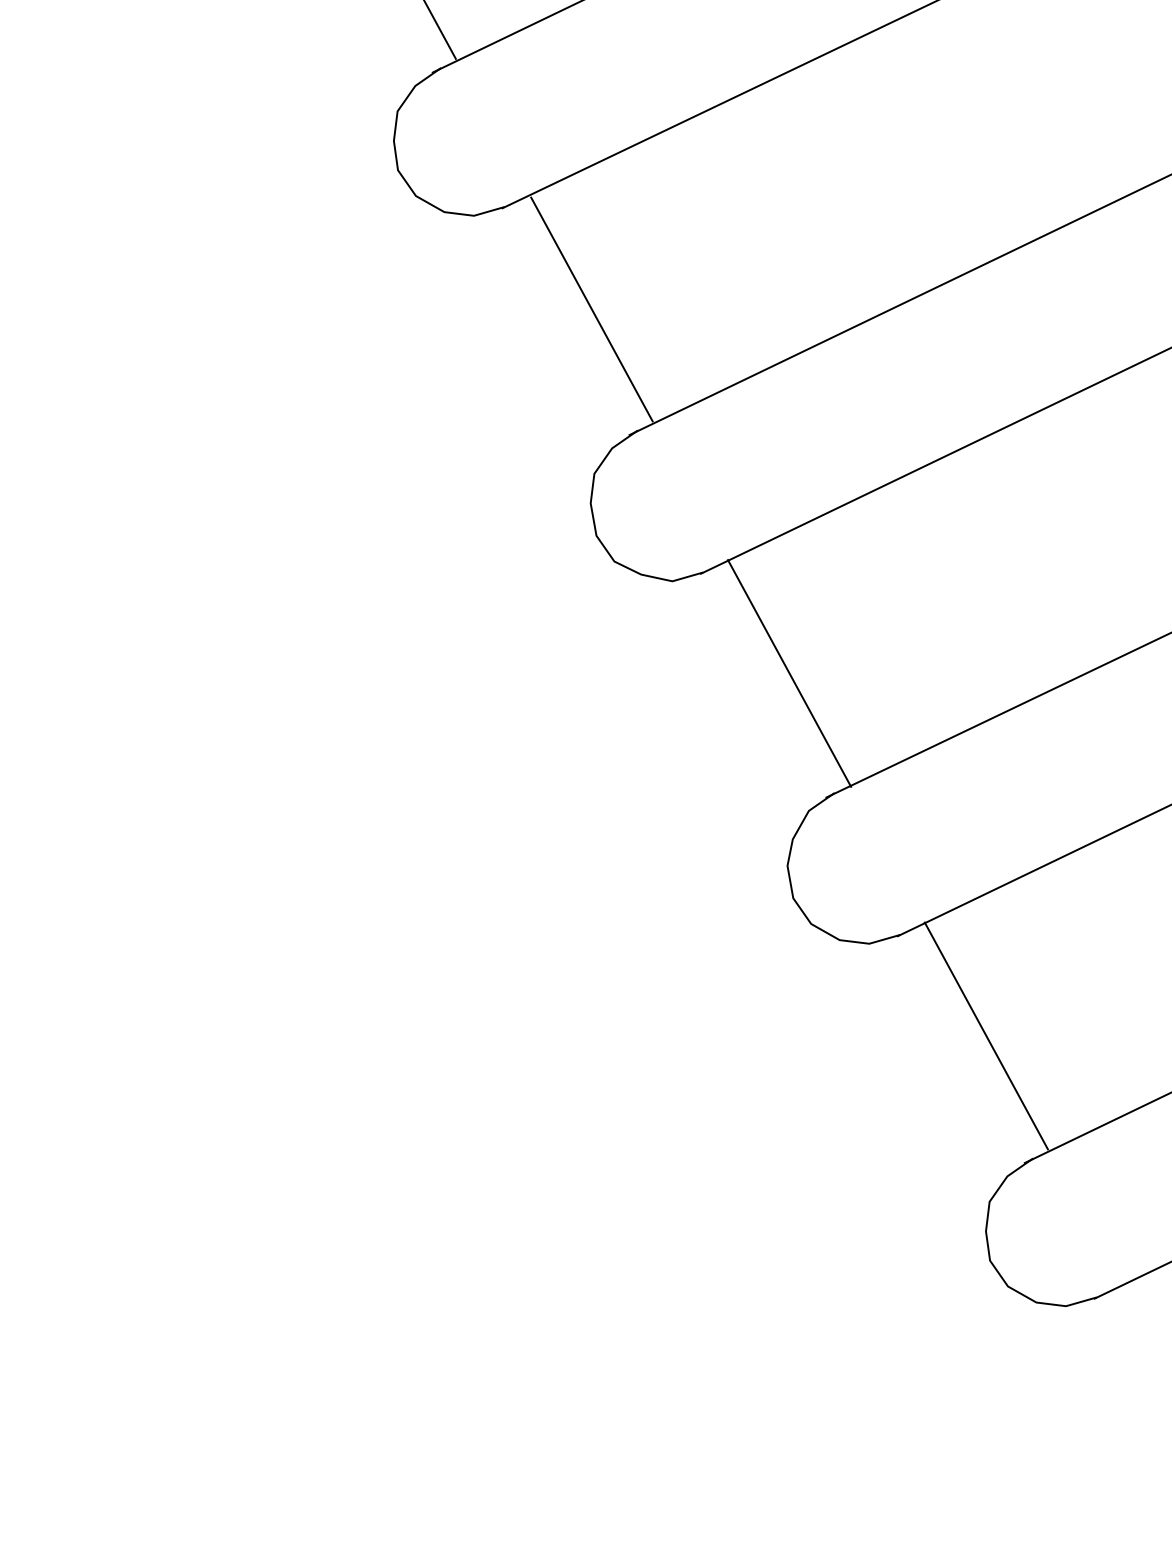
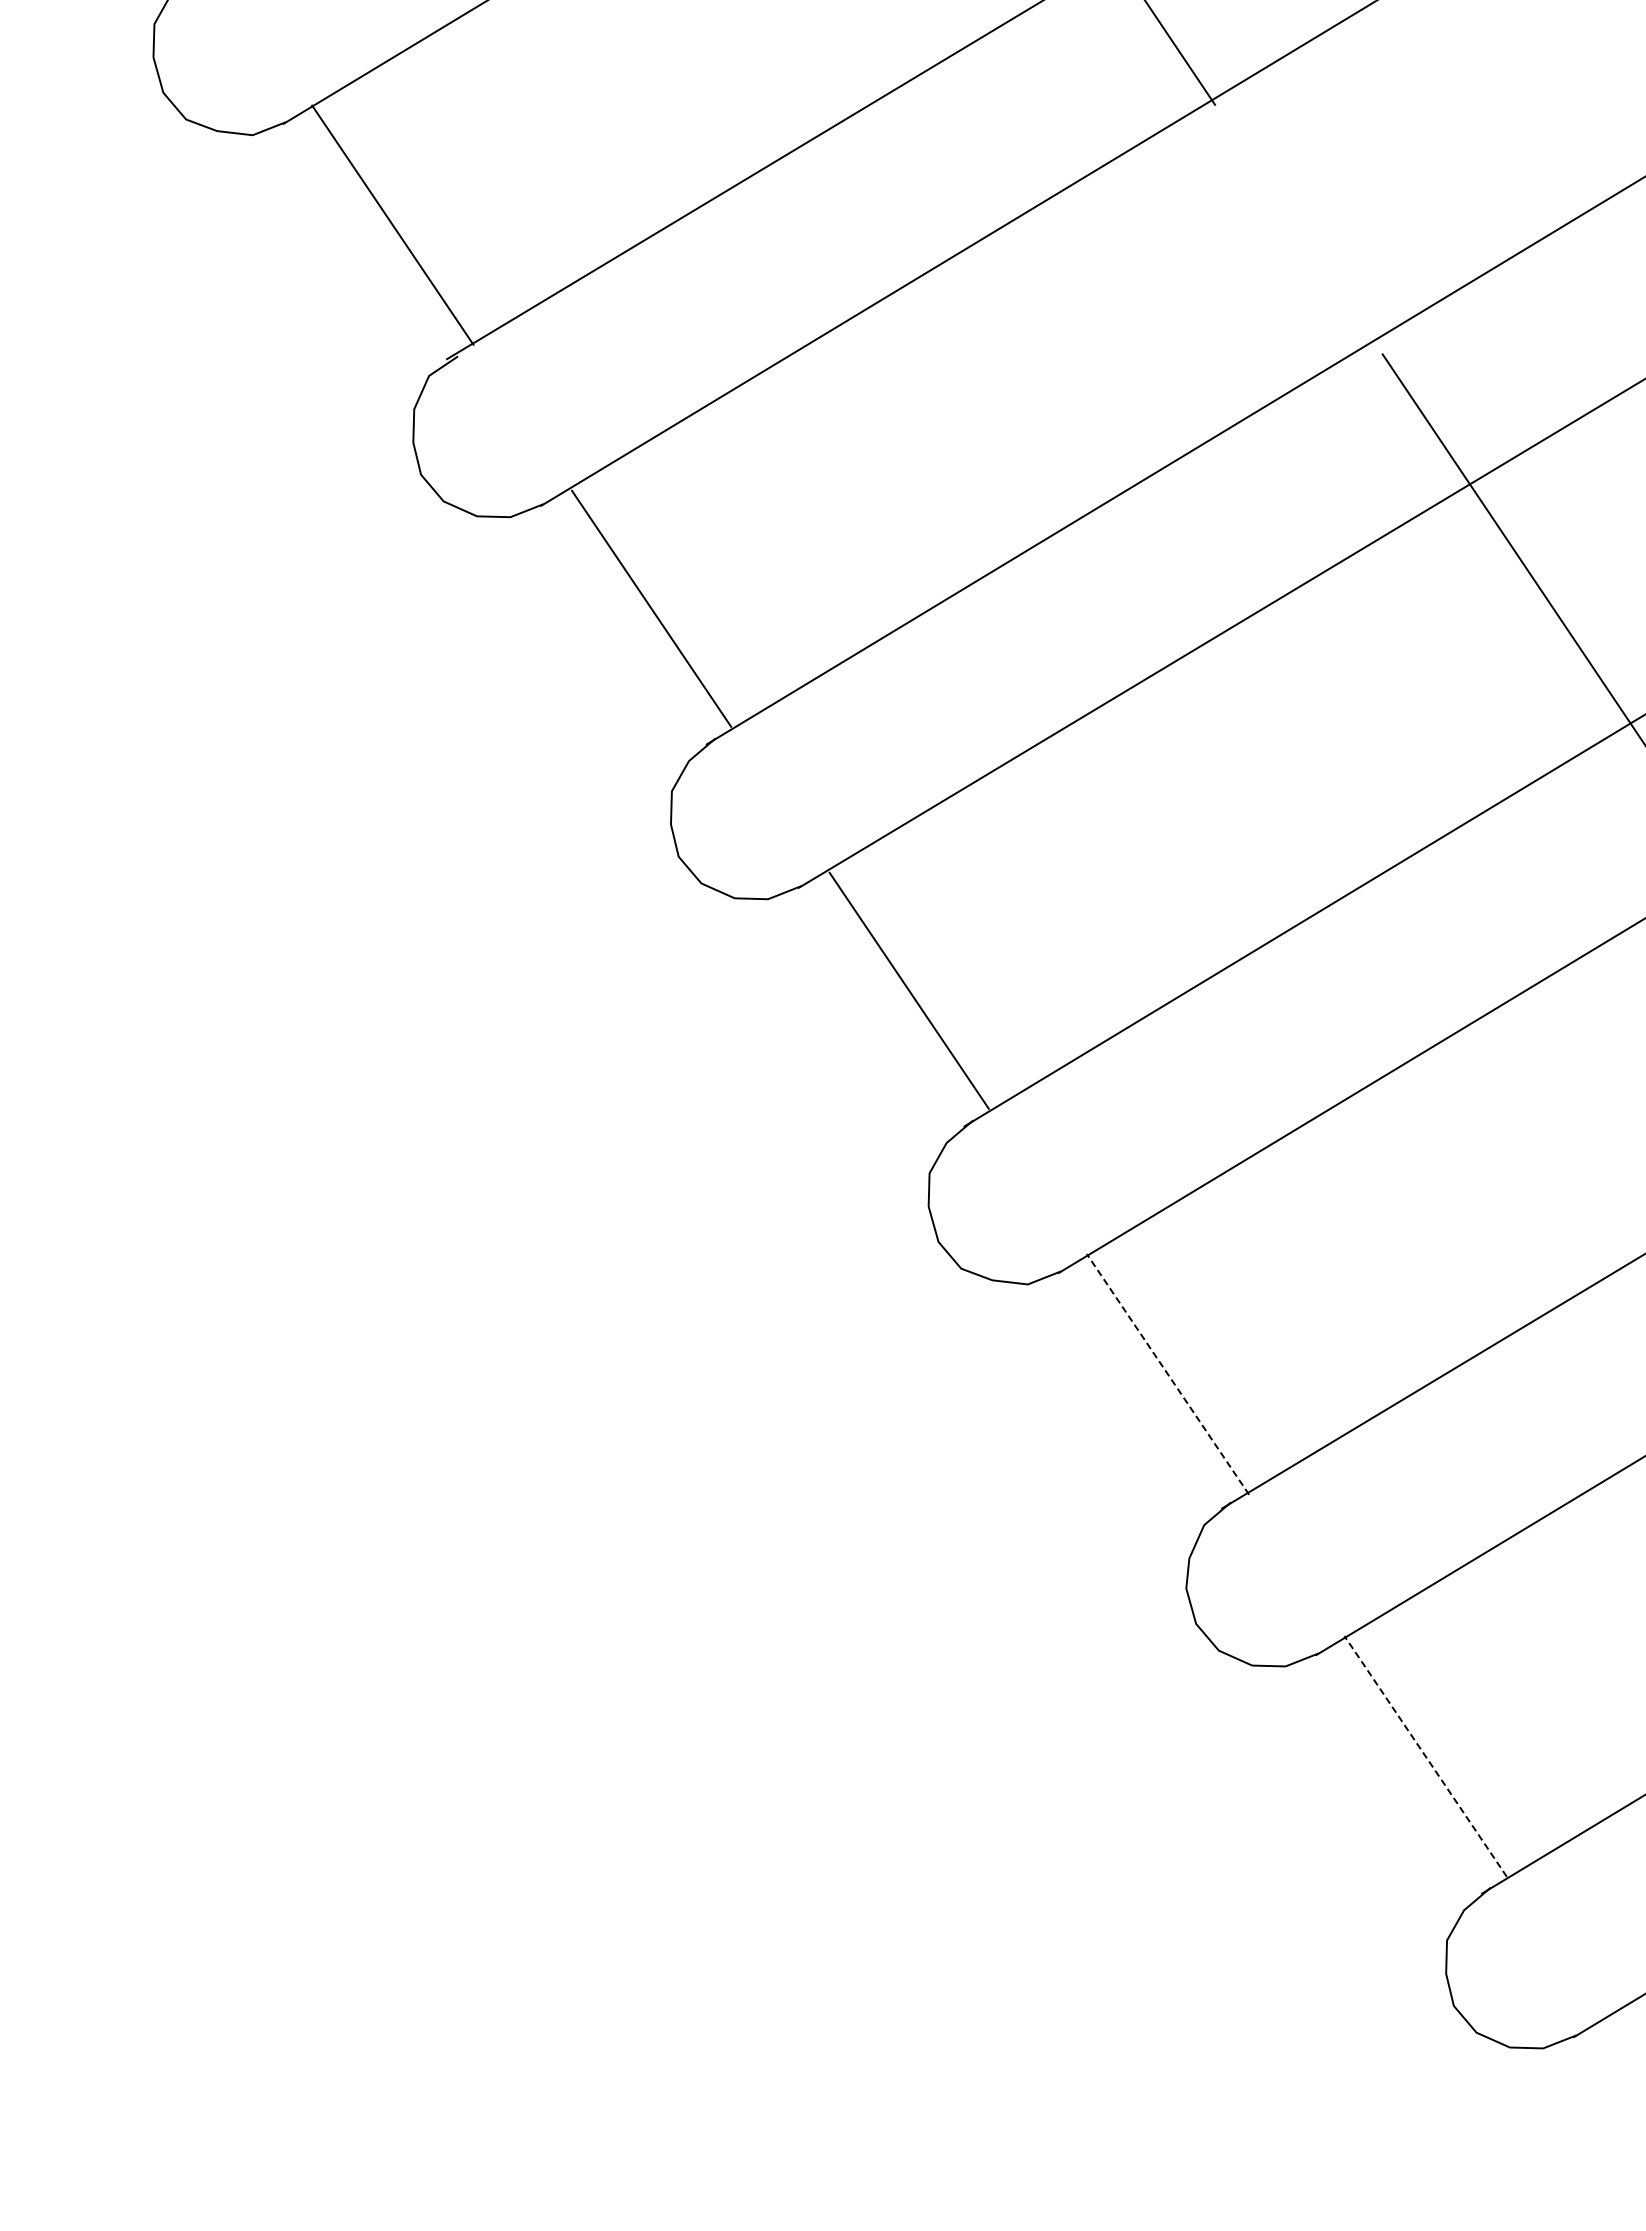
line: (789, 673) -> (1167, 1374), solid -> dashed
line: (986, 1036) -> (1425, 1756), solid -> dashed

